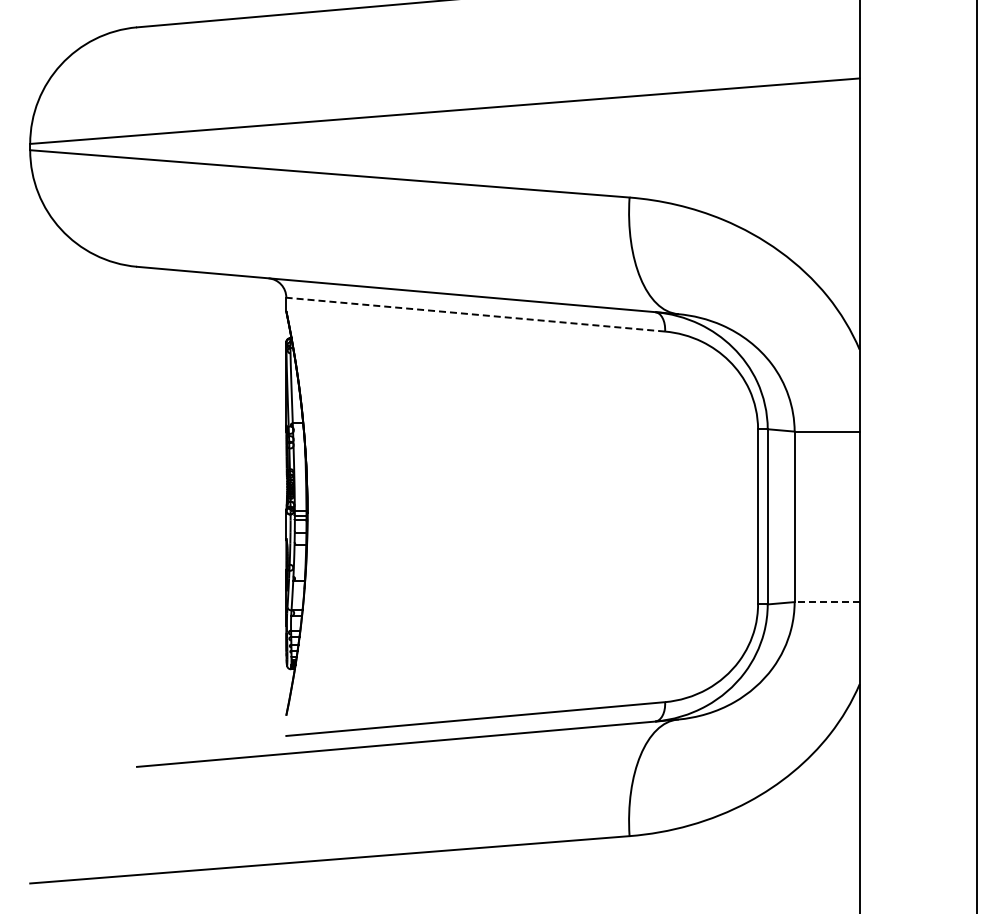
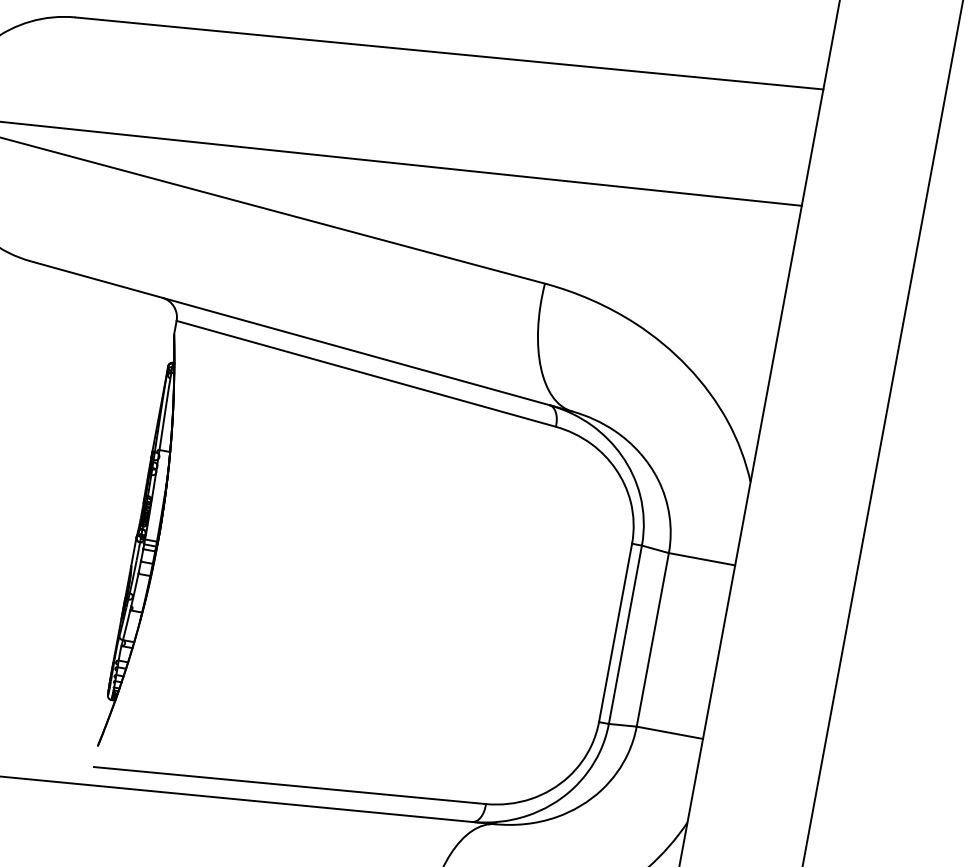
line: (475, 314) -> (366, 373), dashed -> solid
line: (827, 602) -> (670, 733), dashed -> solid

